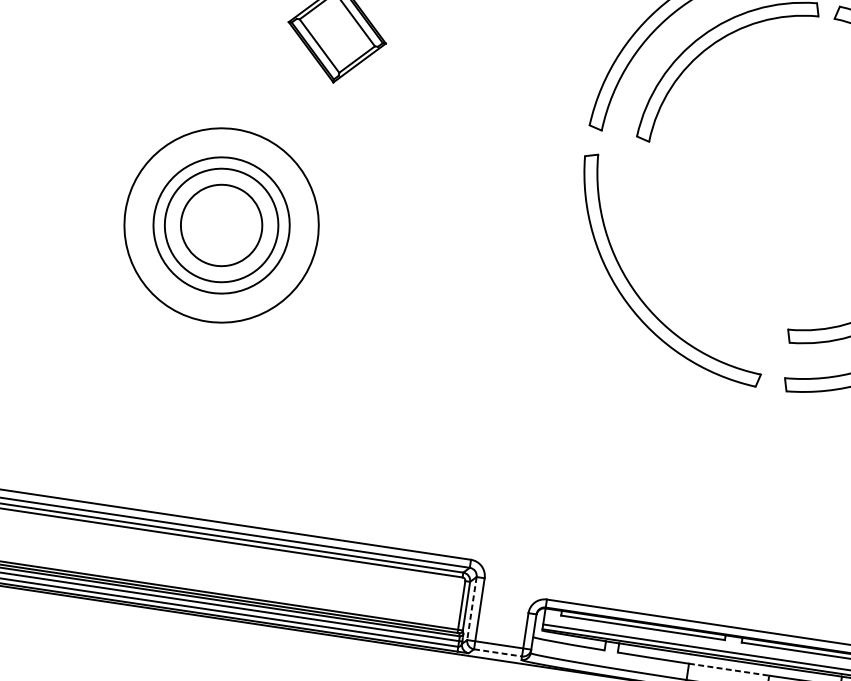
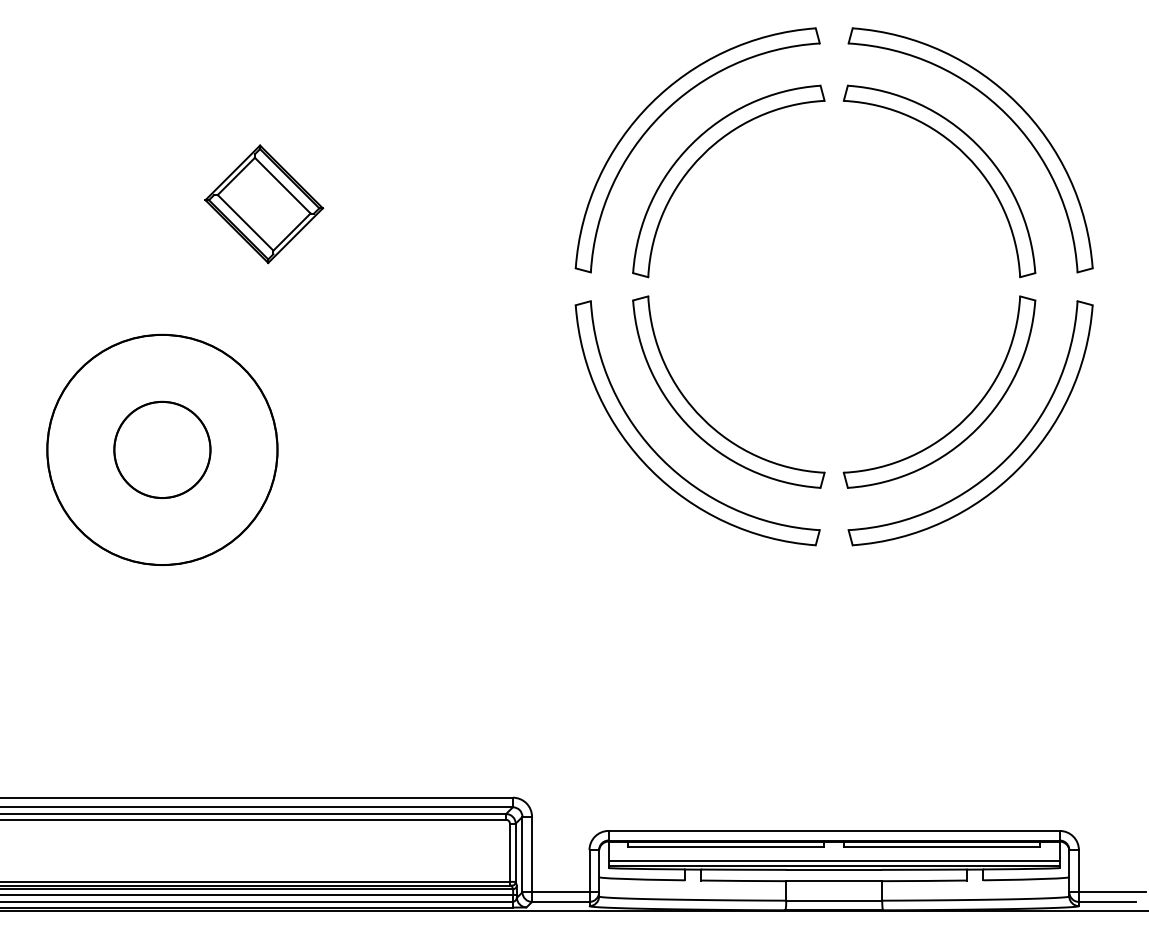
circle: (221, 225) -> (162, 449), size x0.71
circle: (221, 225) -> (162, 449), size x1.43
part: (677, 264) -> (702, 416), added
line: (471, 608) -> (522, 854), dashed -> solid
line: (497, 652) -> (560, 901), dashed -> solid
line: (729, 670) -> (834, 881), dashed -> solid

